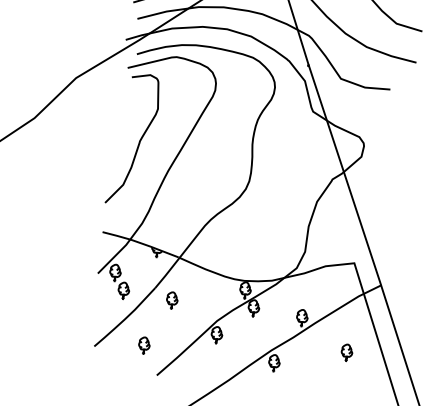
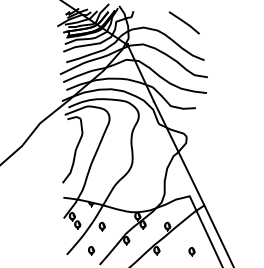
part: (345, 351) -> (191, 251), moved

